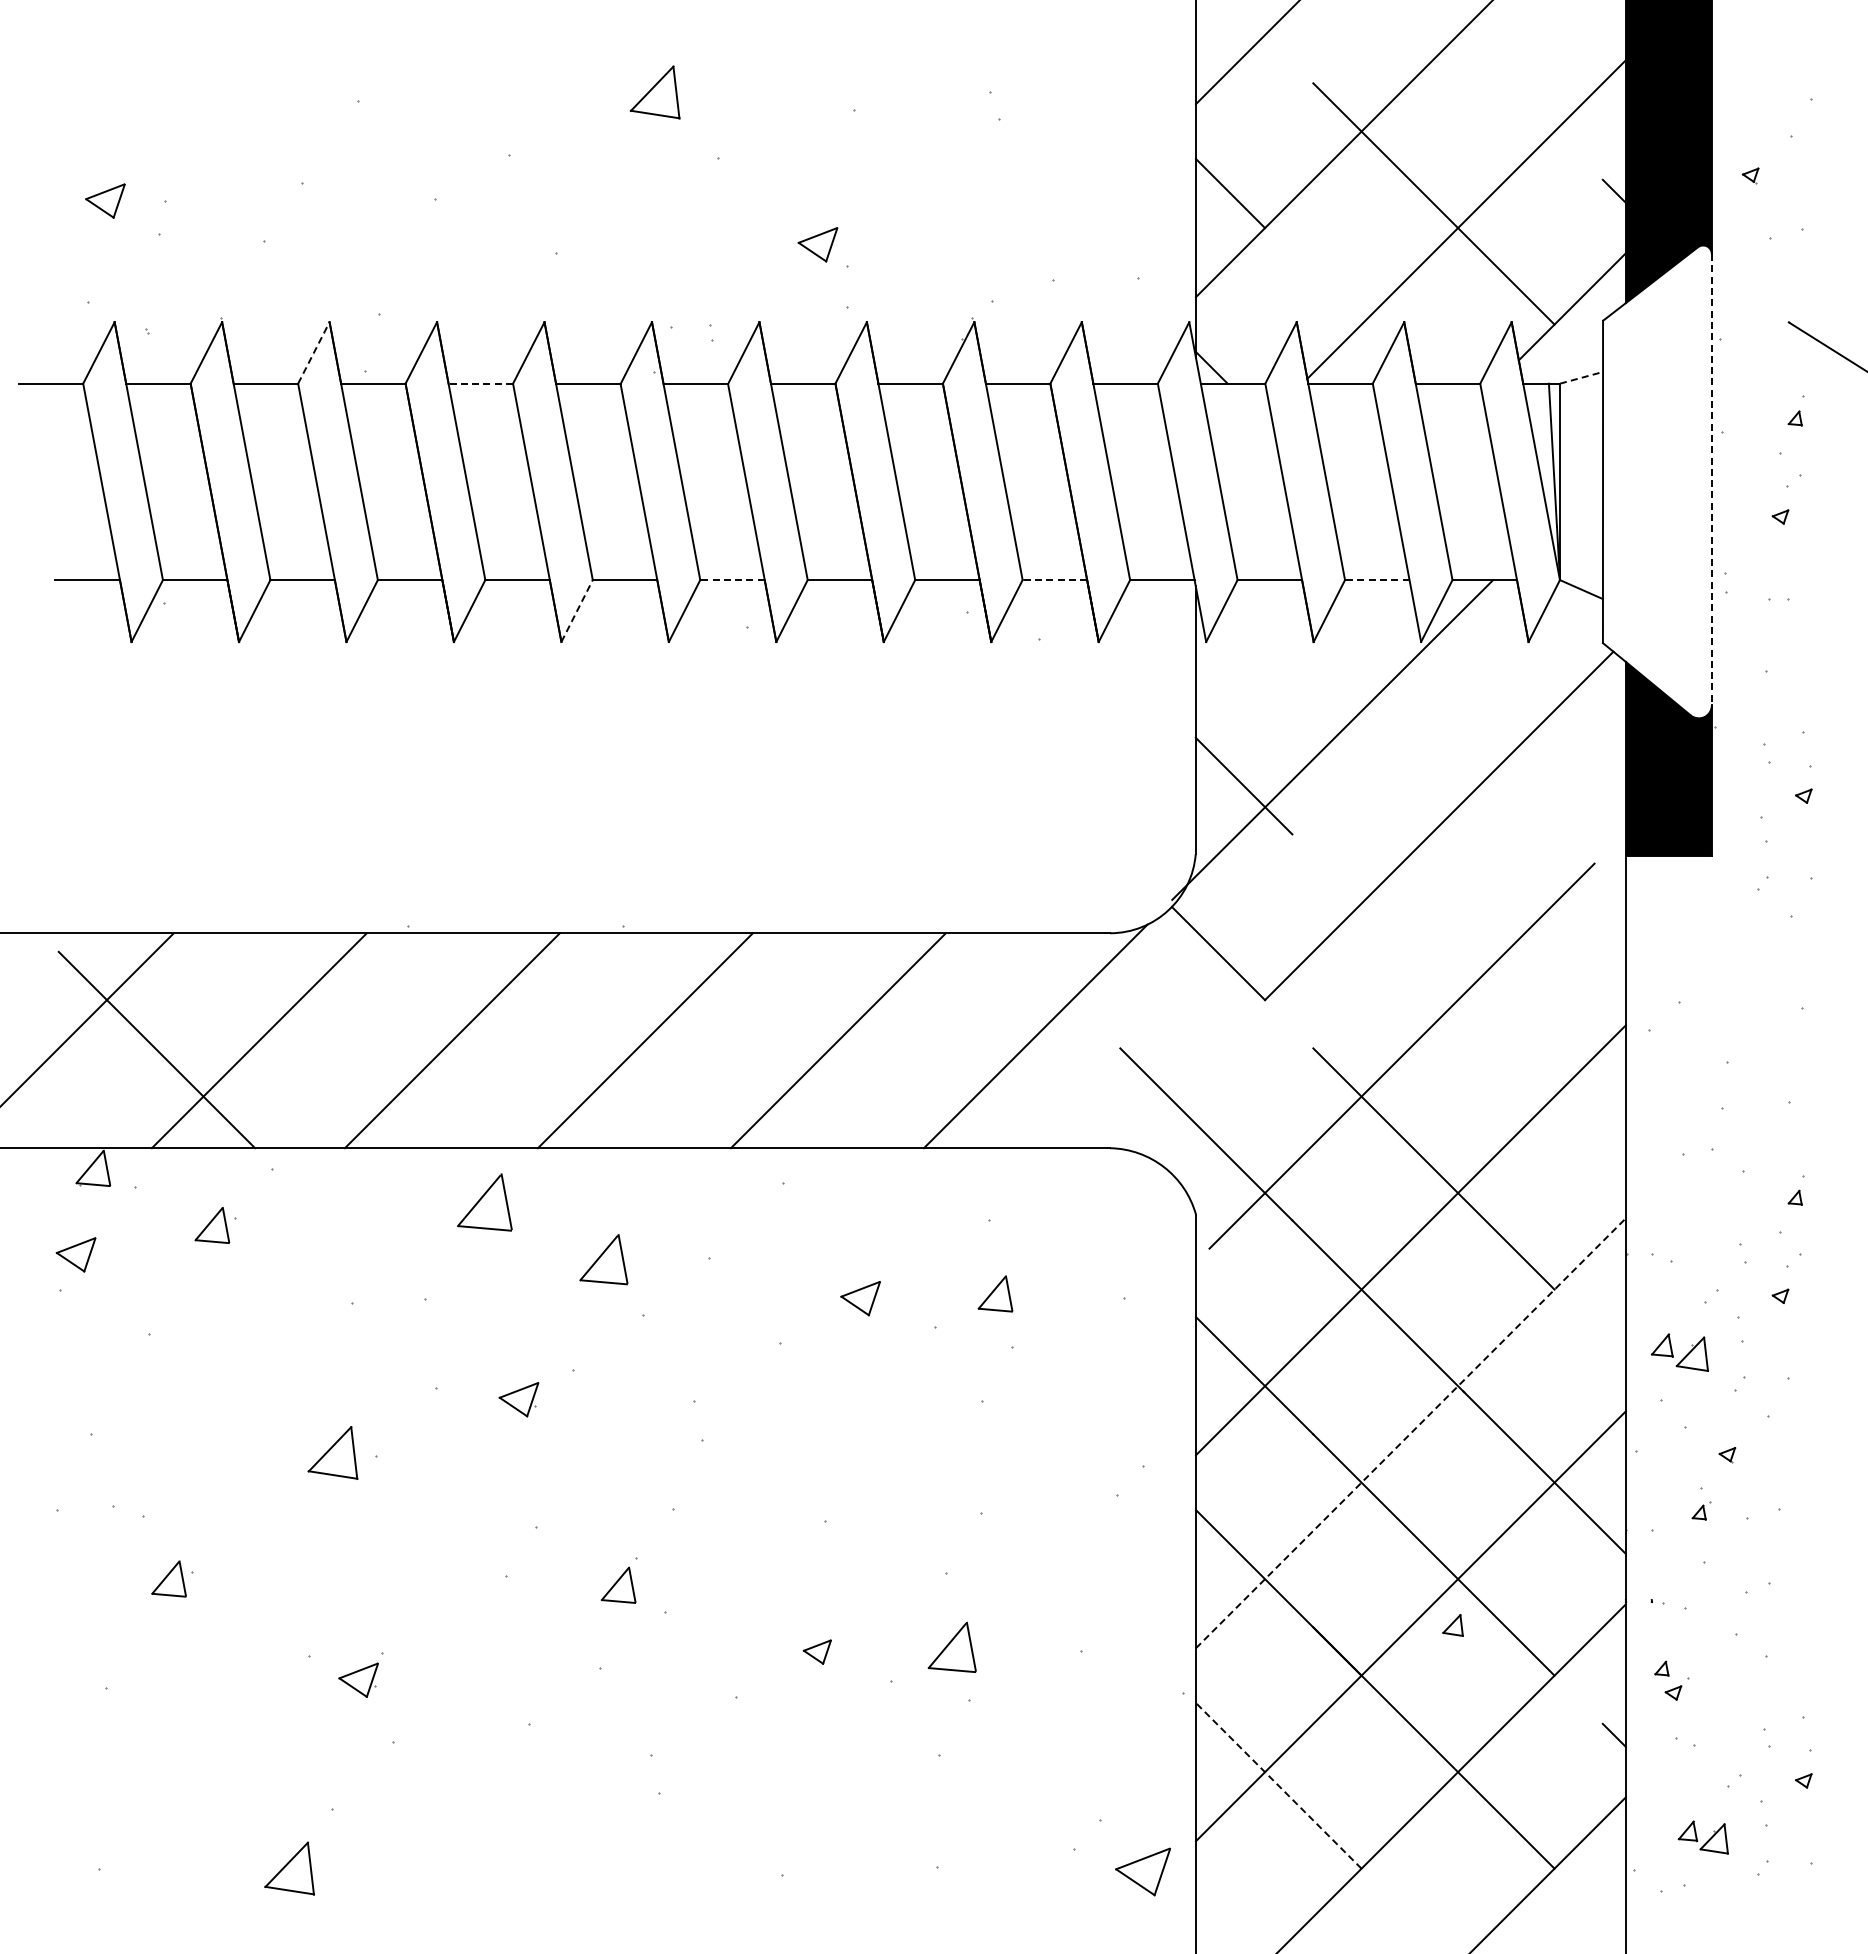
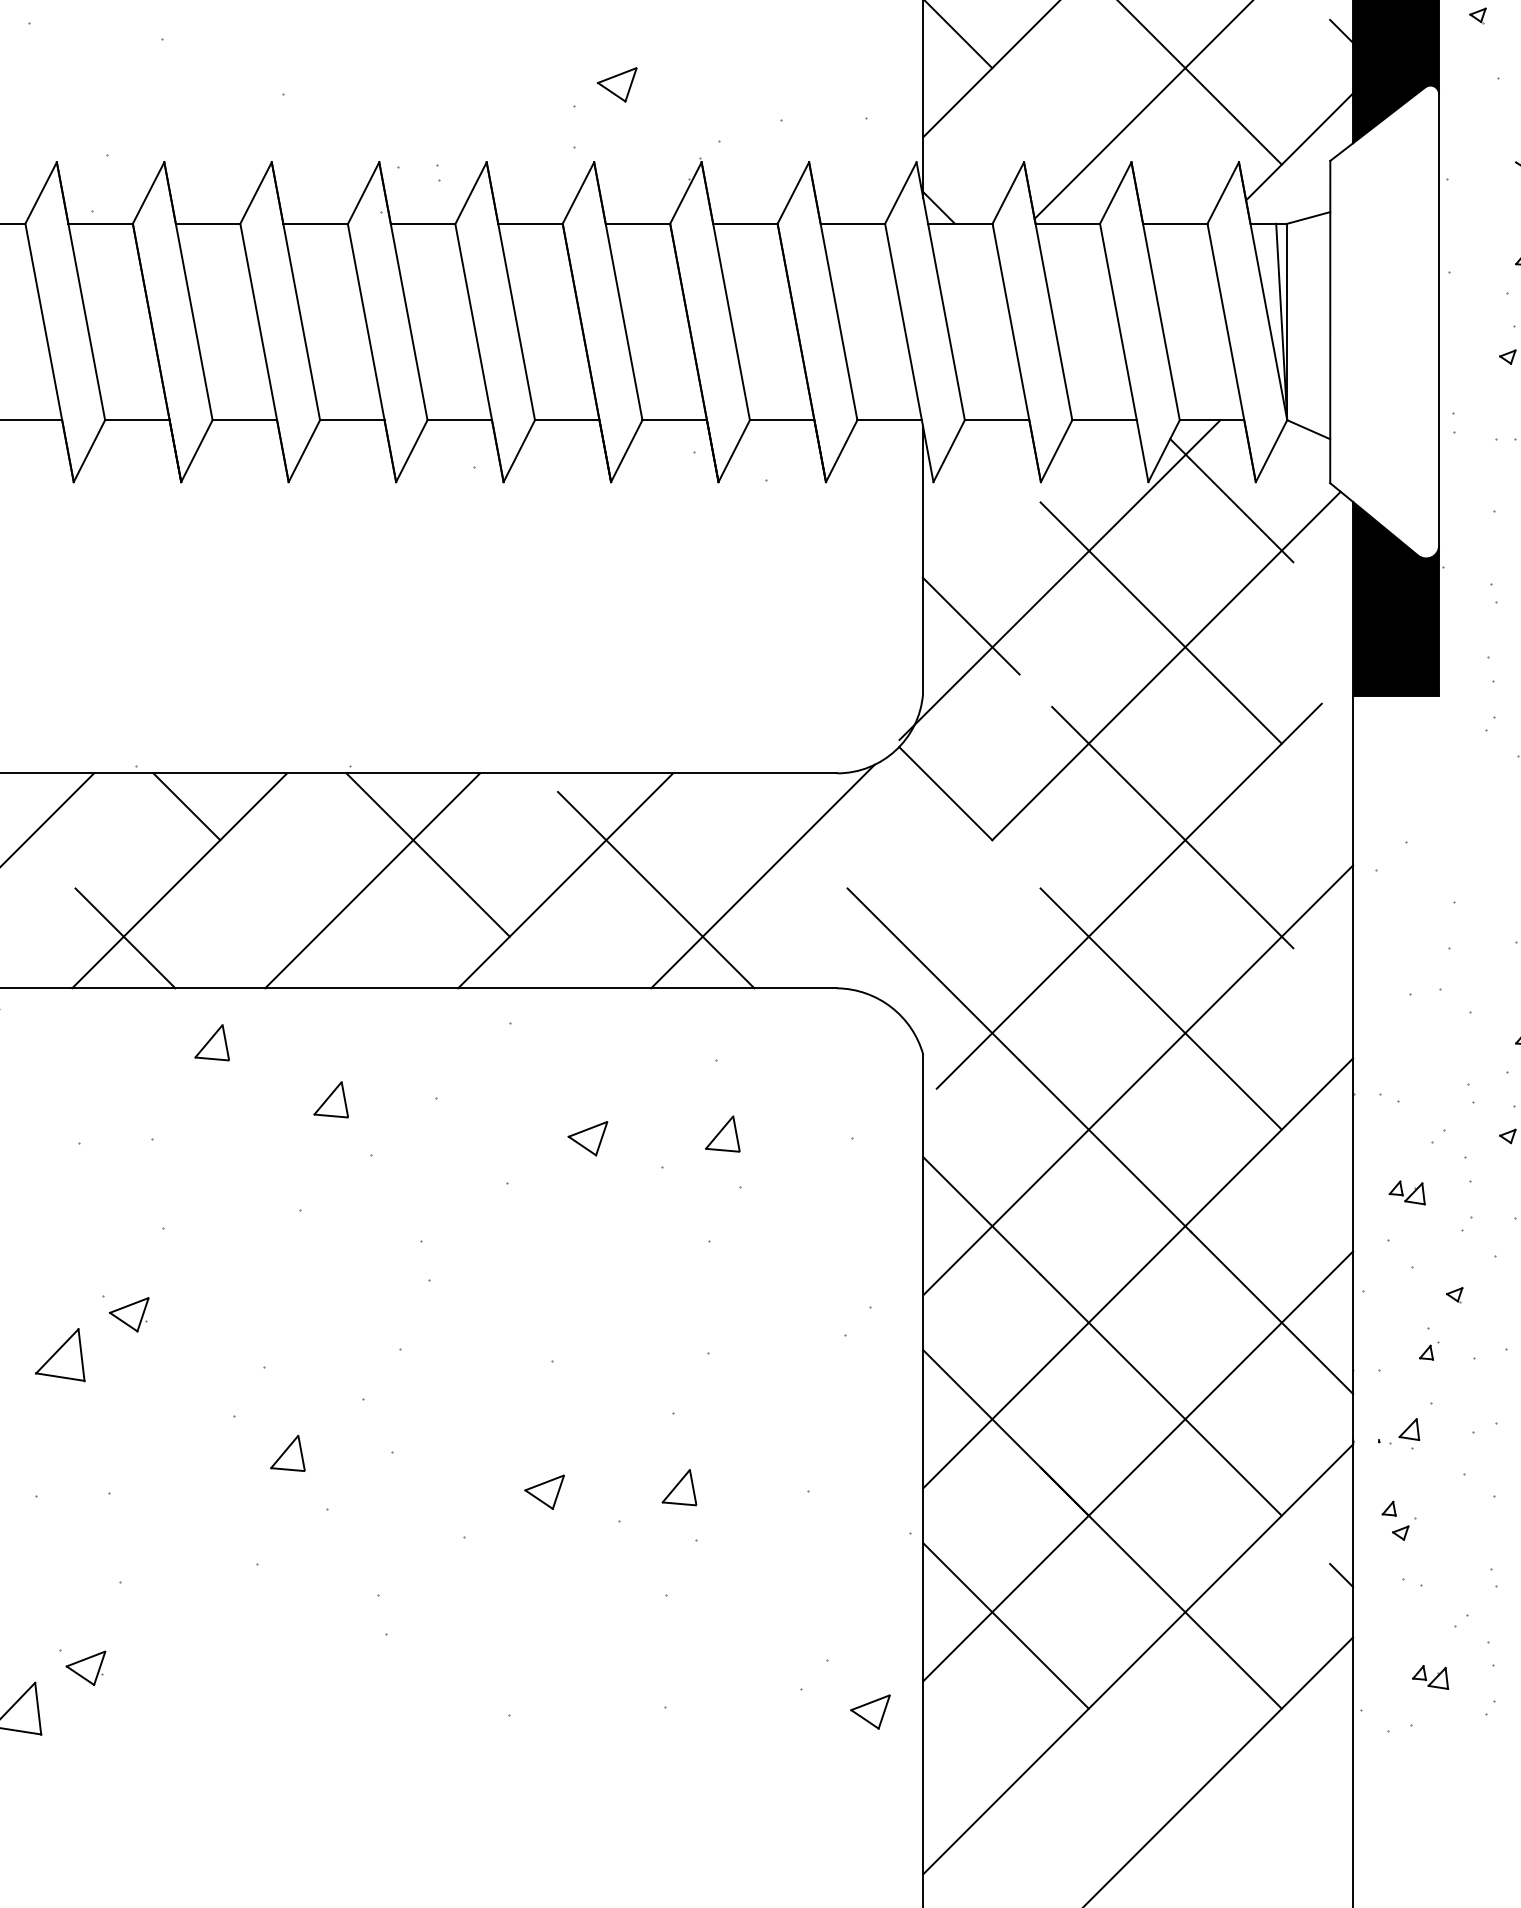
part: (817, 244) -> (616, 84), moved
line: (313, 352) -> (40, 192), dashed -> solid
line: (1581, 377) -> (1308, 217), dashed -> solid
line: (480, 383) -> (207, 223), dashed -> solid
line: (1711, 479) -> (1438, 319), dashed -> solid
line: (732, 580) -> (459, 420), dashed -> solid
line: (1054, 580) -> (781, 420), dashed -> solid
line: (1376, 580) -> (1103, 420), dashed -> solid
line: (577, 611) -> (304, 451), dashed -> solid
line: (1504, 660) -> (1231, 500), added
line: (1433, 782) -> (1160, 622), added
line: (459, 966) -> (186, 806), added
line: (1445, 987) -> (1172, 827), added
line: (700, 1014) -> (427, 854), added
line: (928, 1049) -> (655, 889), added
line: (398, 1098) -> (125, 938), added
part: (484, 1202) -> (211, 1042), size x0.62
part: (603, 1259) -> (330, 1099), size x0.71
part: (1679, 1352) -> (1406, 1192), size x0.62
part: (518, 1399) -> (128, 1314), moved
line: (1410, 1433) -> (1137, 1273), dashed -> solid
part: (332, 1452) -> (59, 1354), moved
part: (618, 1584) -> (287, 1452), moved
part: (1452, 1625) -> (1408, 1429), moved
part: (951, 1647) -> (678, 1487), size x0.71
part: (817, 1651) -> (544, 1491), size x1.43
part: (358, 1679) -> (85, 1667), moved
line: (1278, 1785) -> (1005, 1625), dashed -> solid
part: (1702, 1836) -> (1429, 1676), size x0.71
part: (1143, 1871) -> (870, 1711), size x0.71

